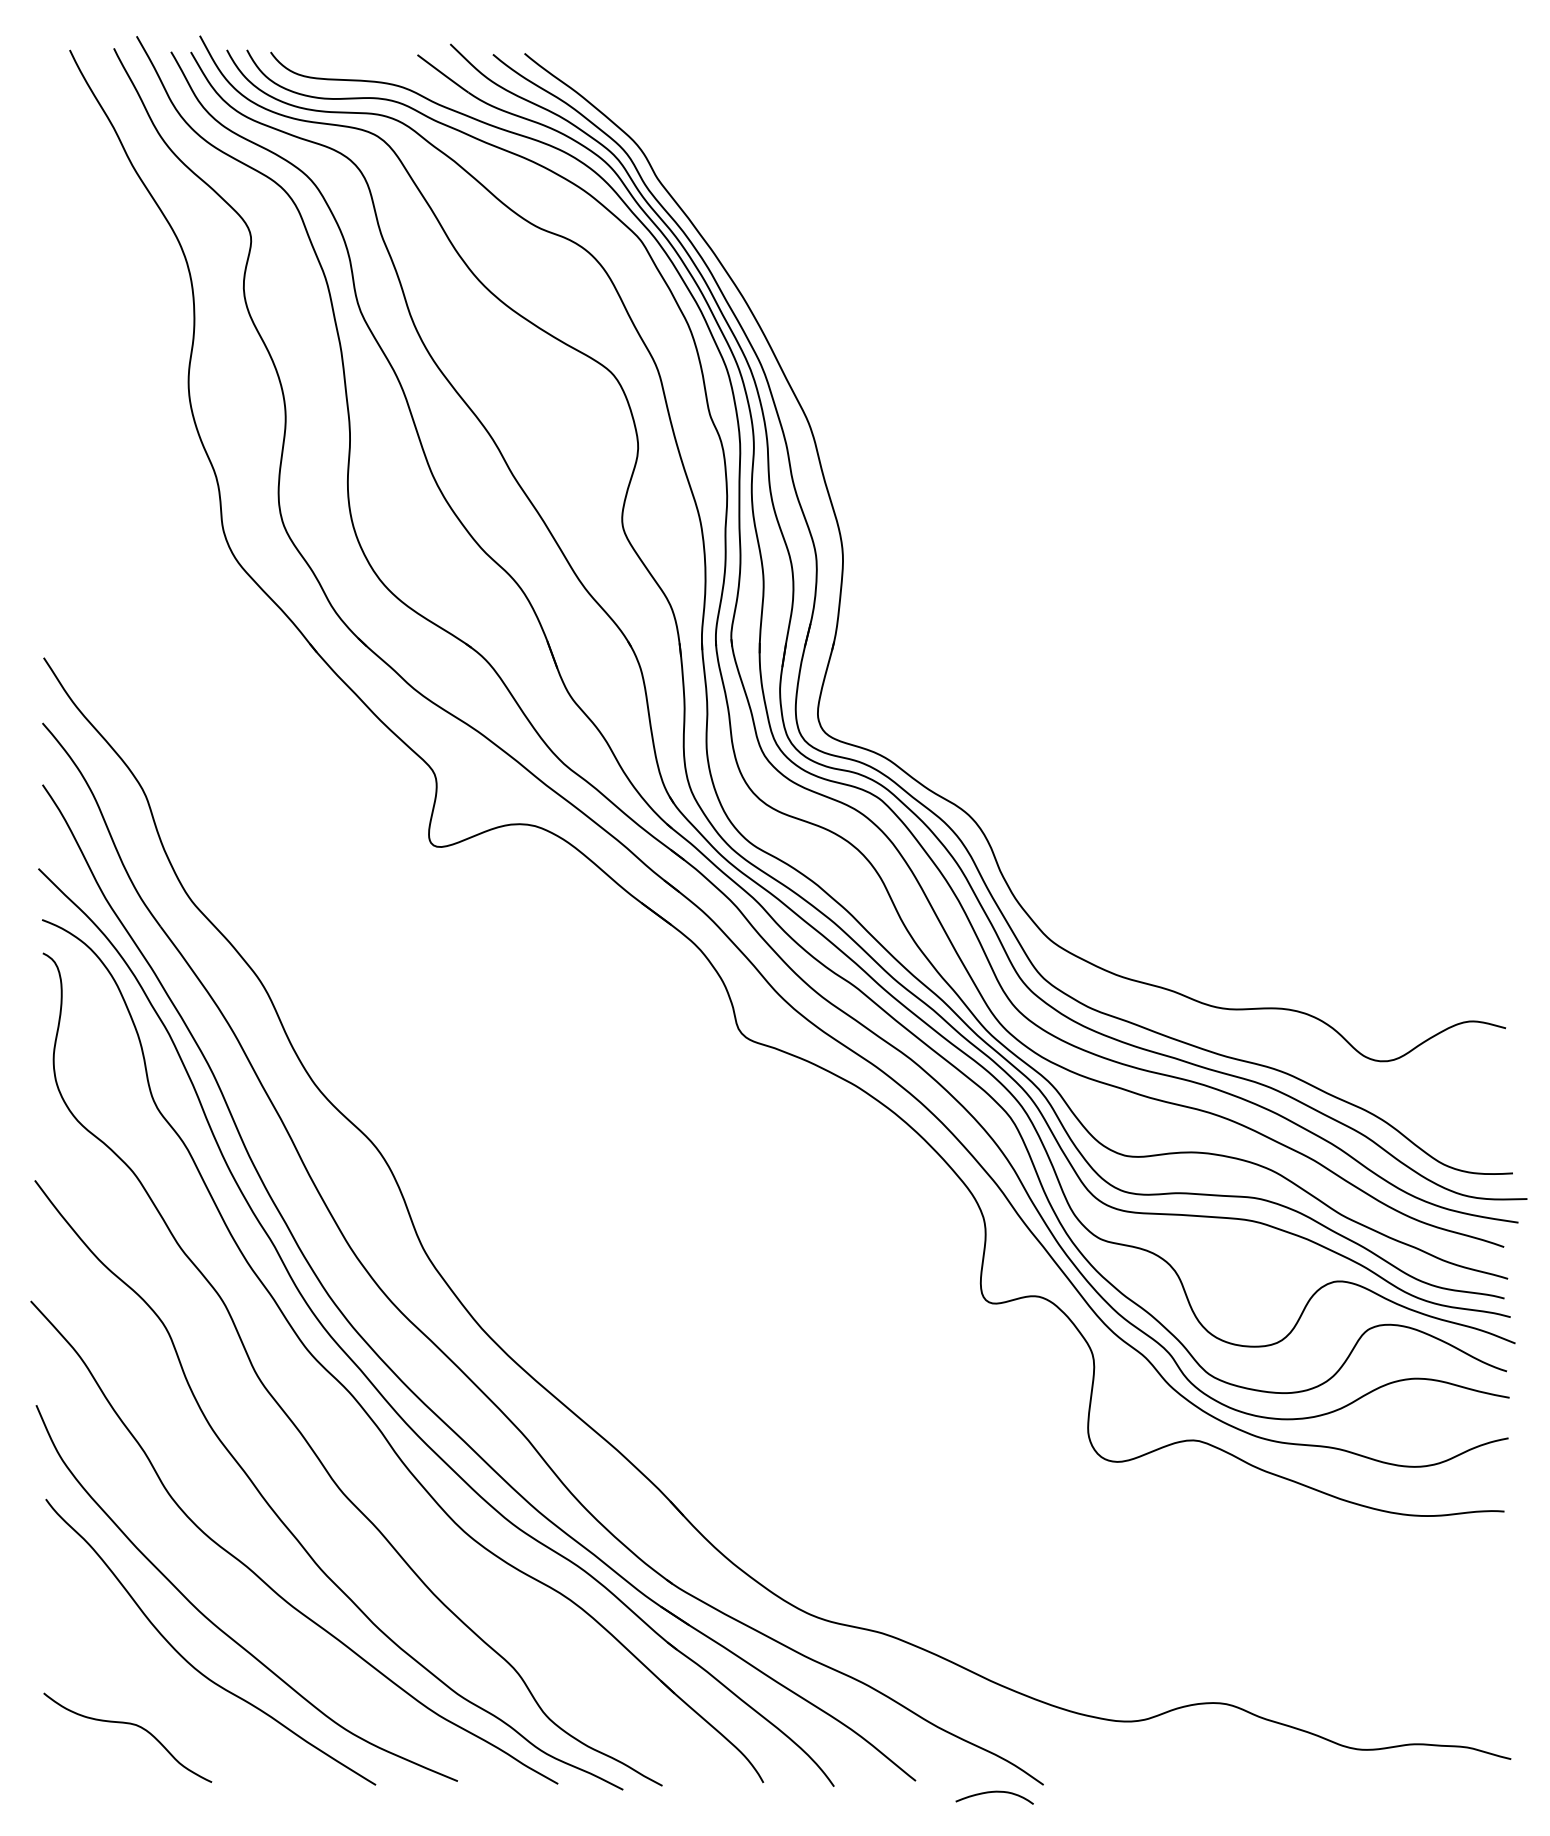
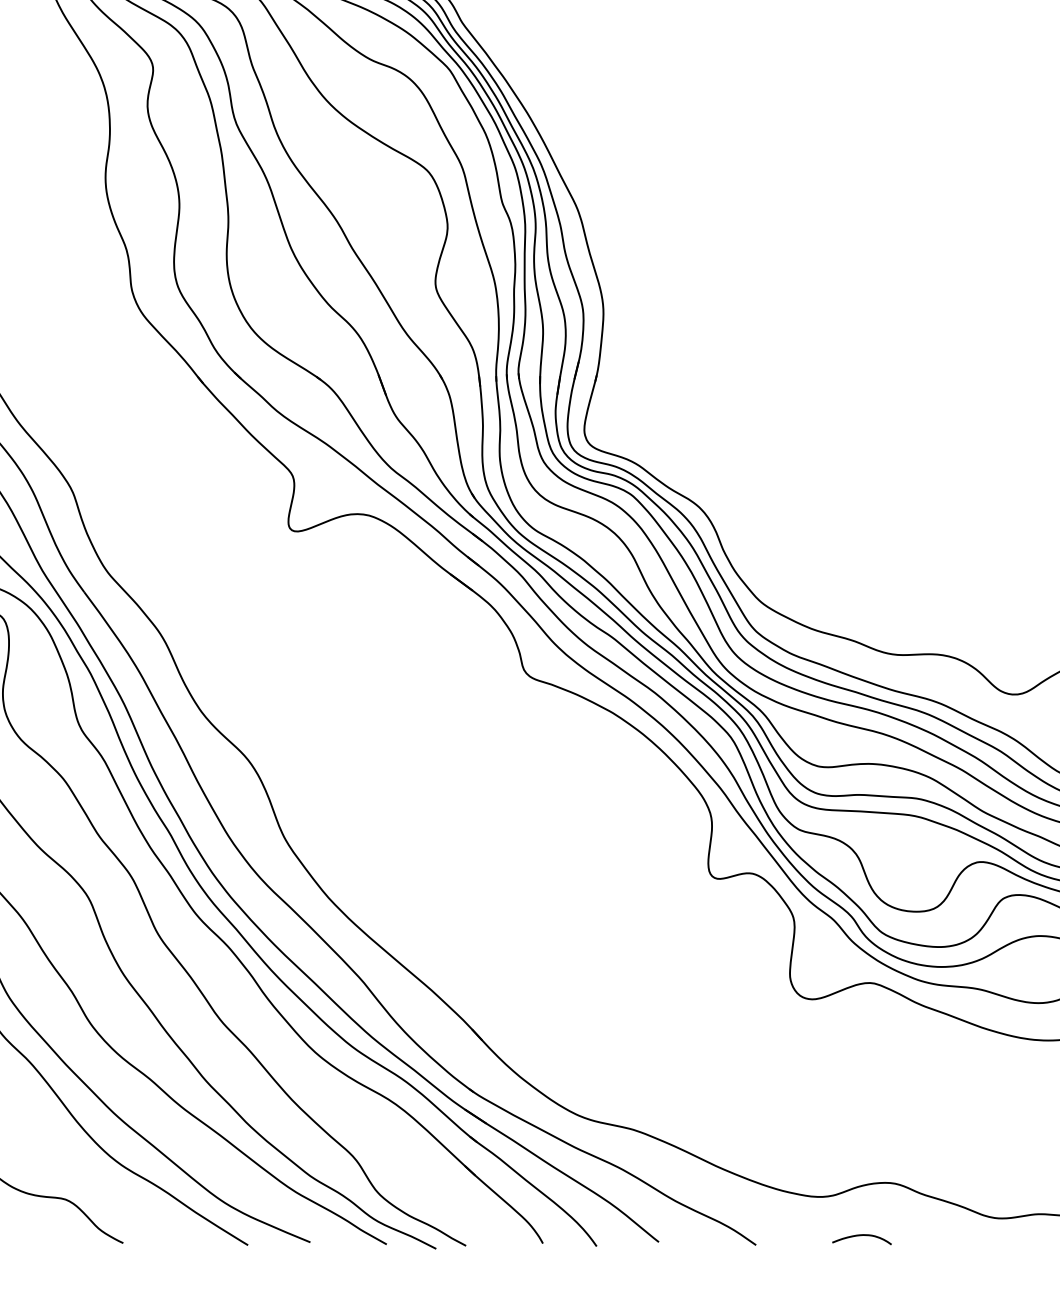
curve: (994, 1792) -> (861, 1235), moved

